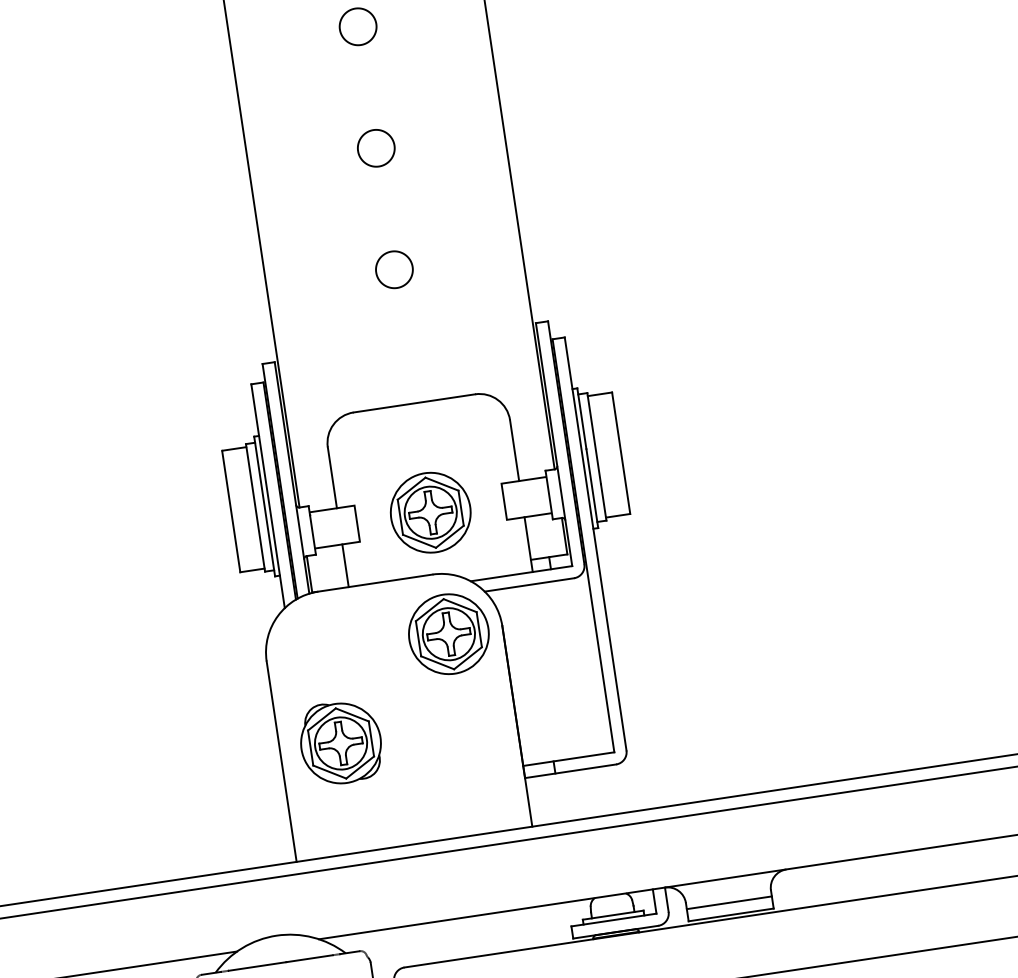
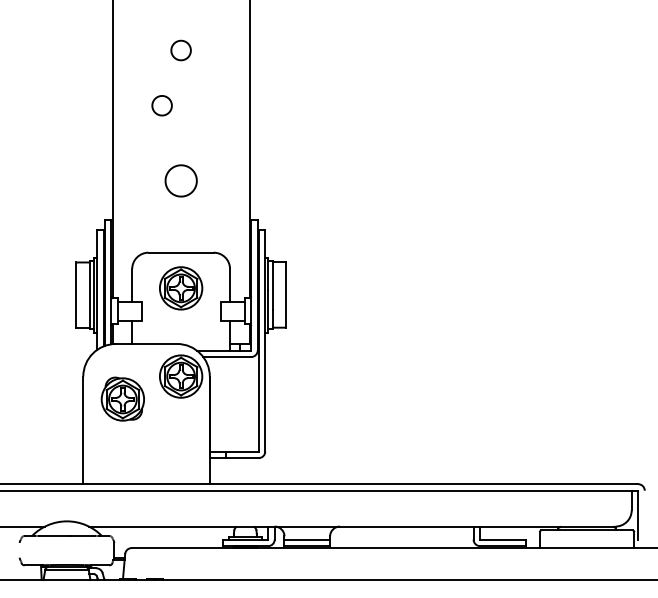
part: (375, 148) -> (161, 105), moved
part: (393, 269) -> (180, 180), size x1.6
part: (431, 512) -> (181, 288), moved
part: (339, 741) -> (122, 398), moved

